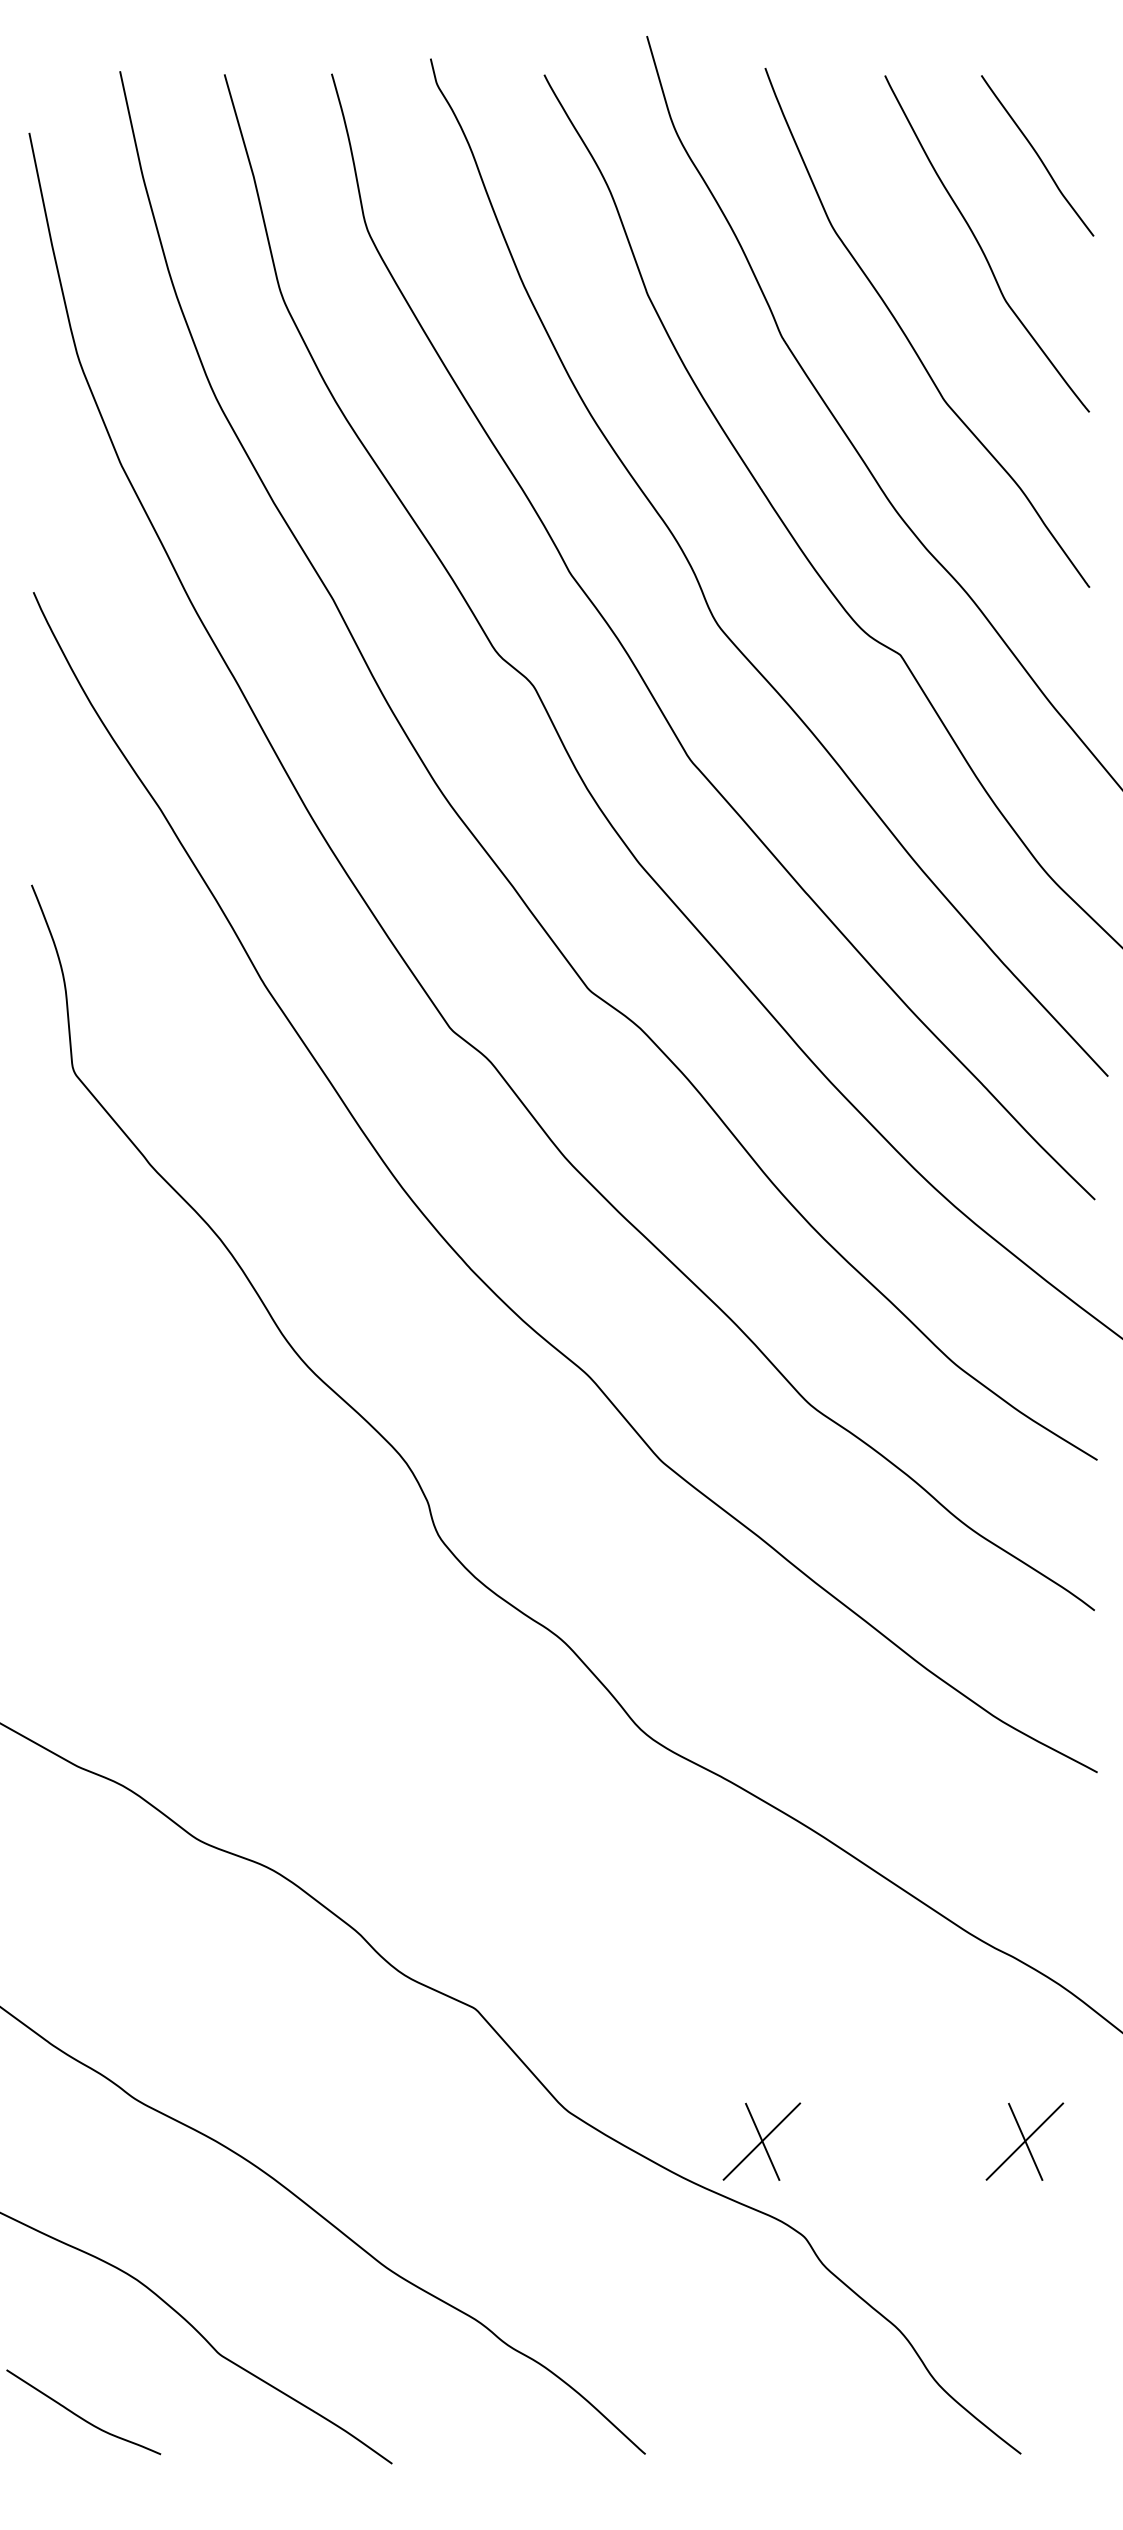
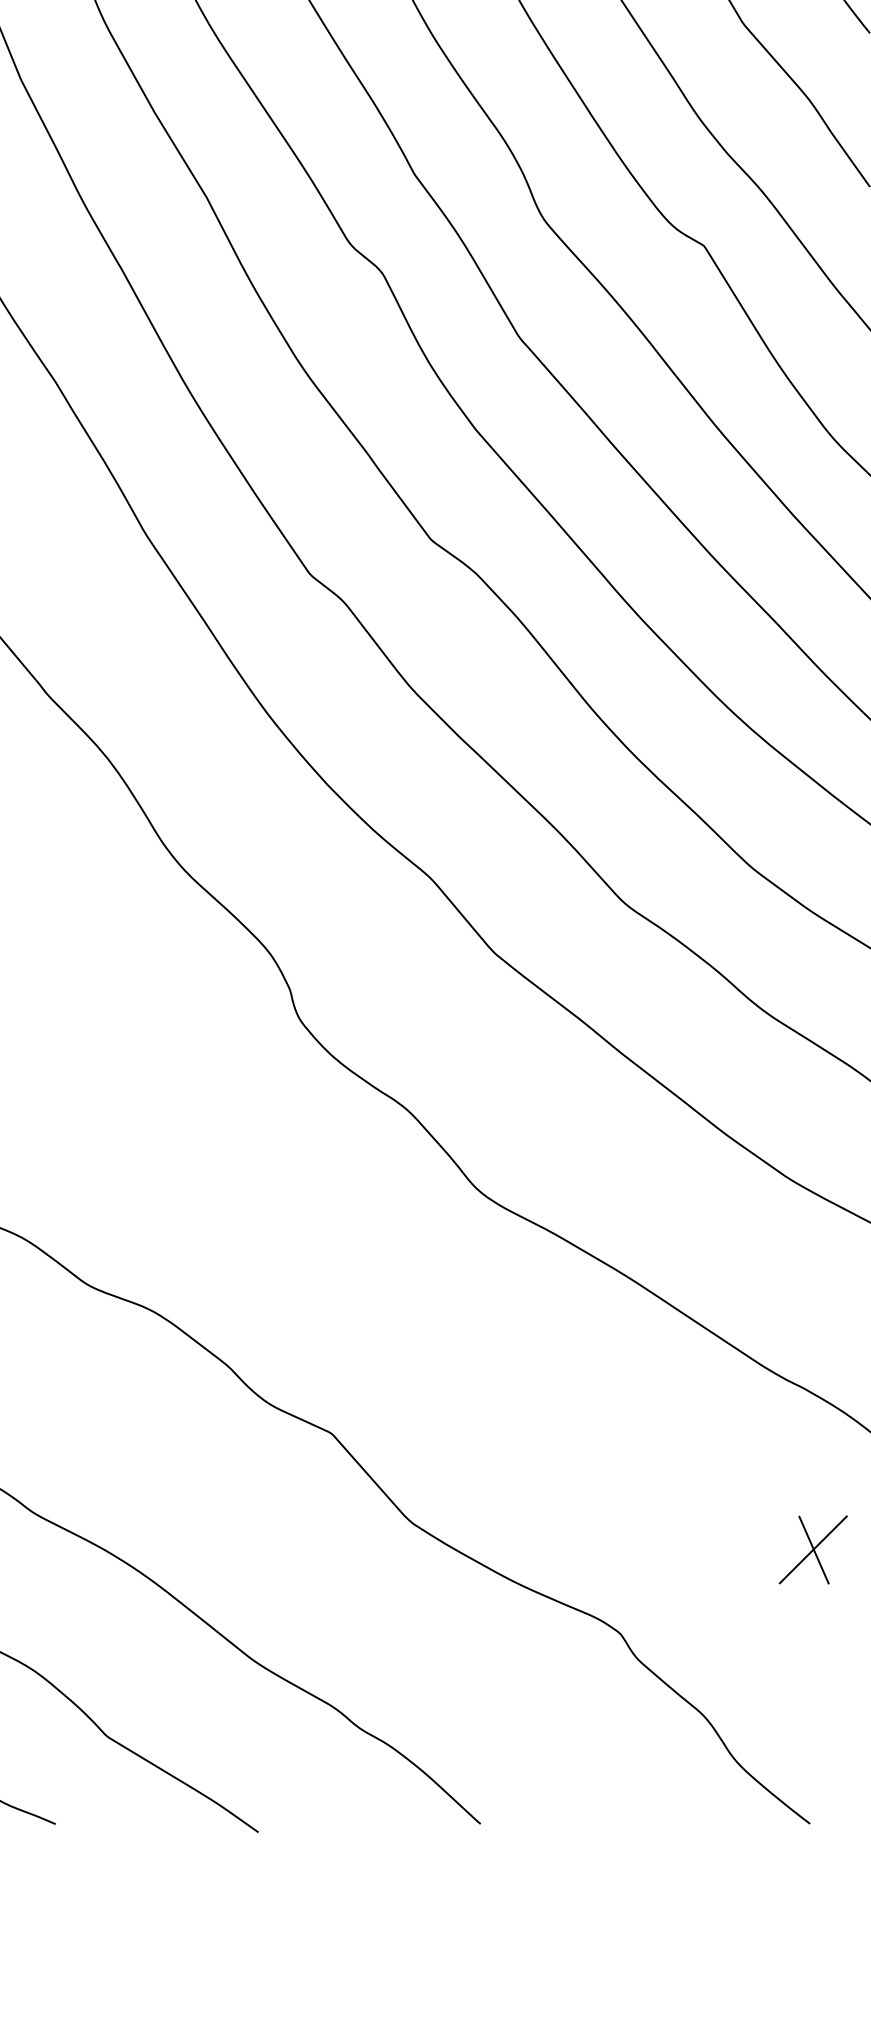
part: (761, 2141) -> (582, 1549), removed

